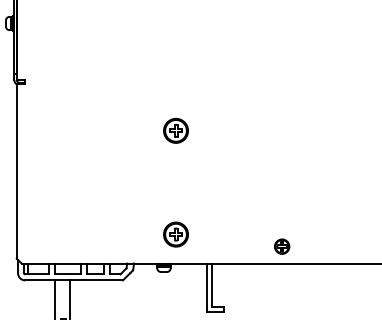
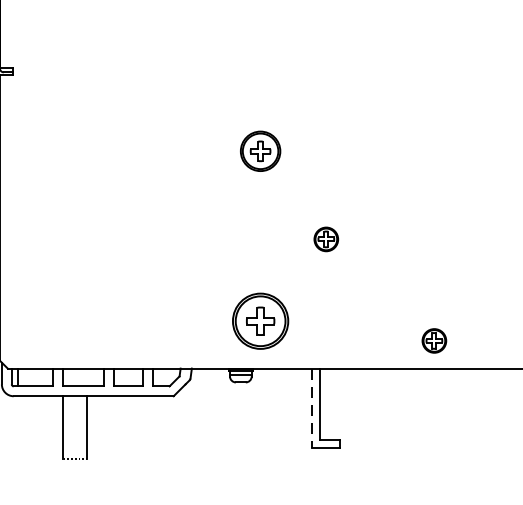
part: (216, 184) -> (326, 239), added
part: (175, 234) -> (259, 321), size x1.4
line: (207, 288) -> (312, 409), solid -> dashed

